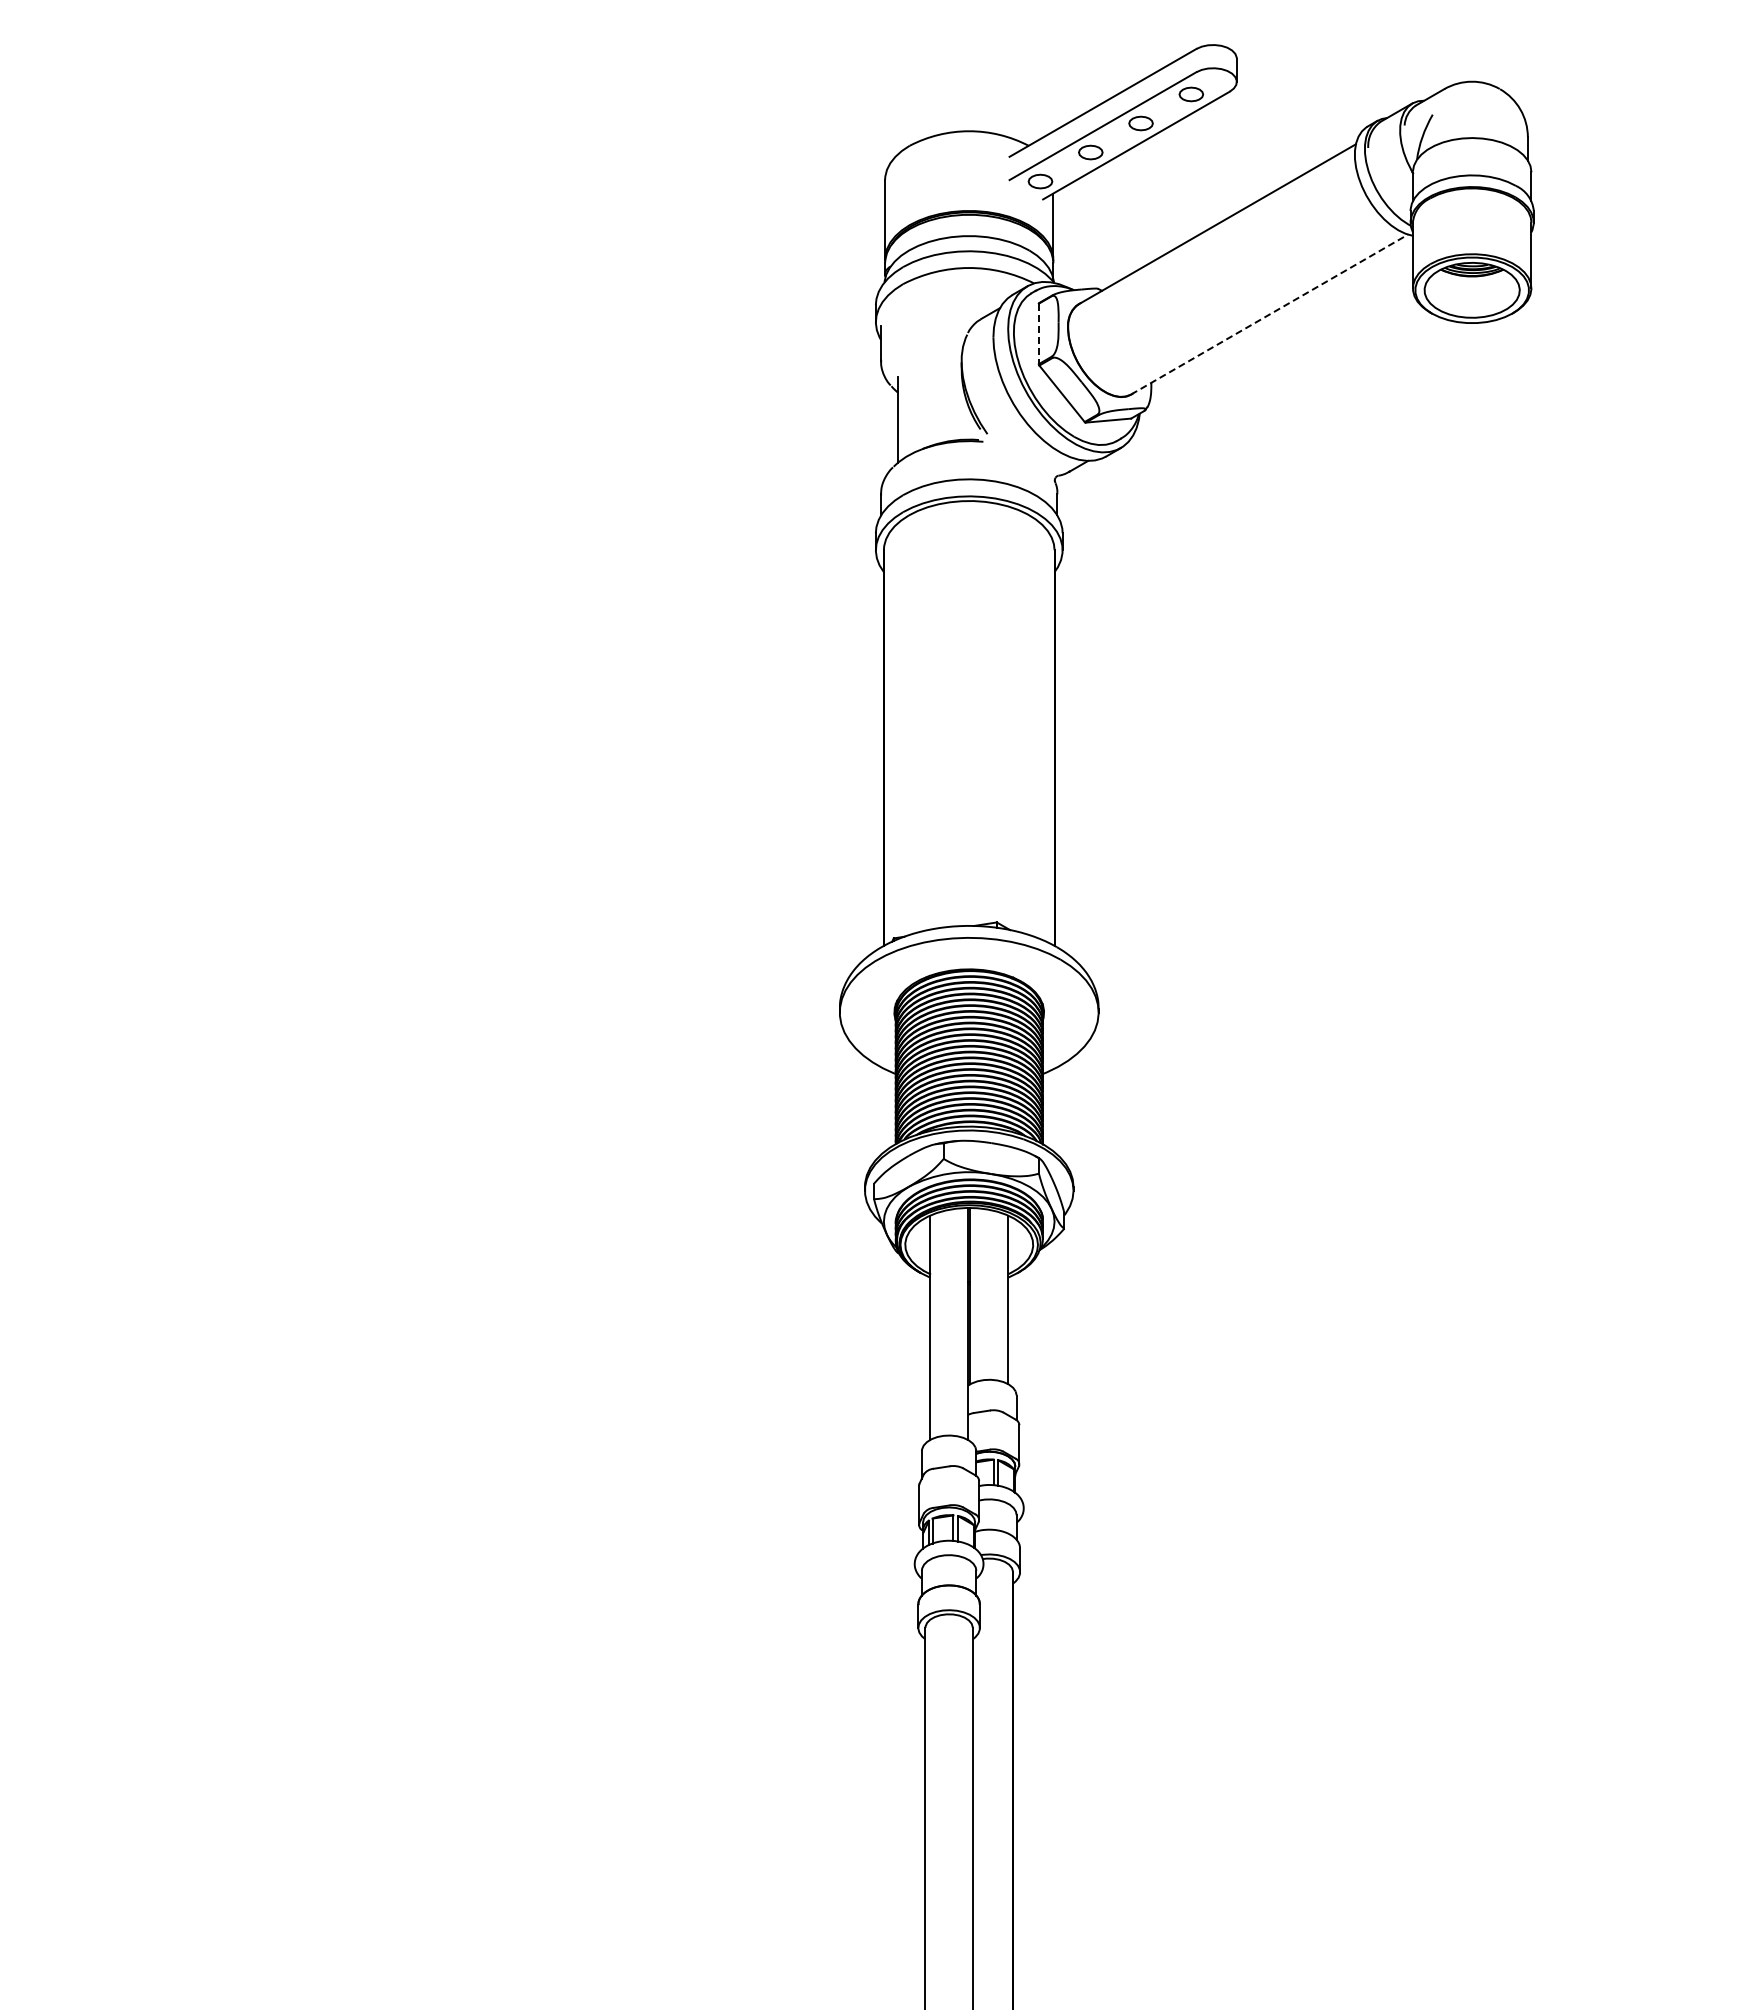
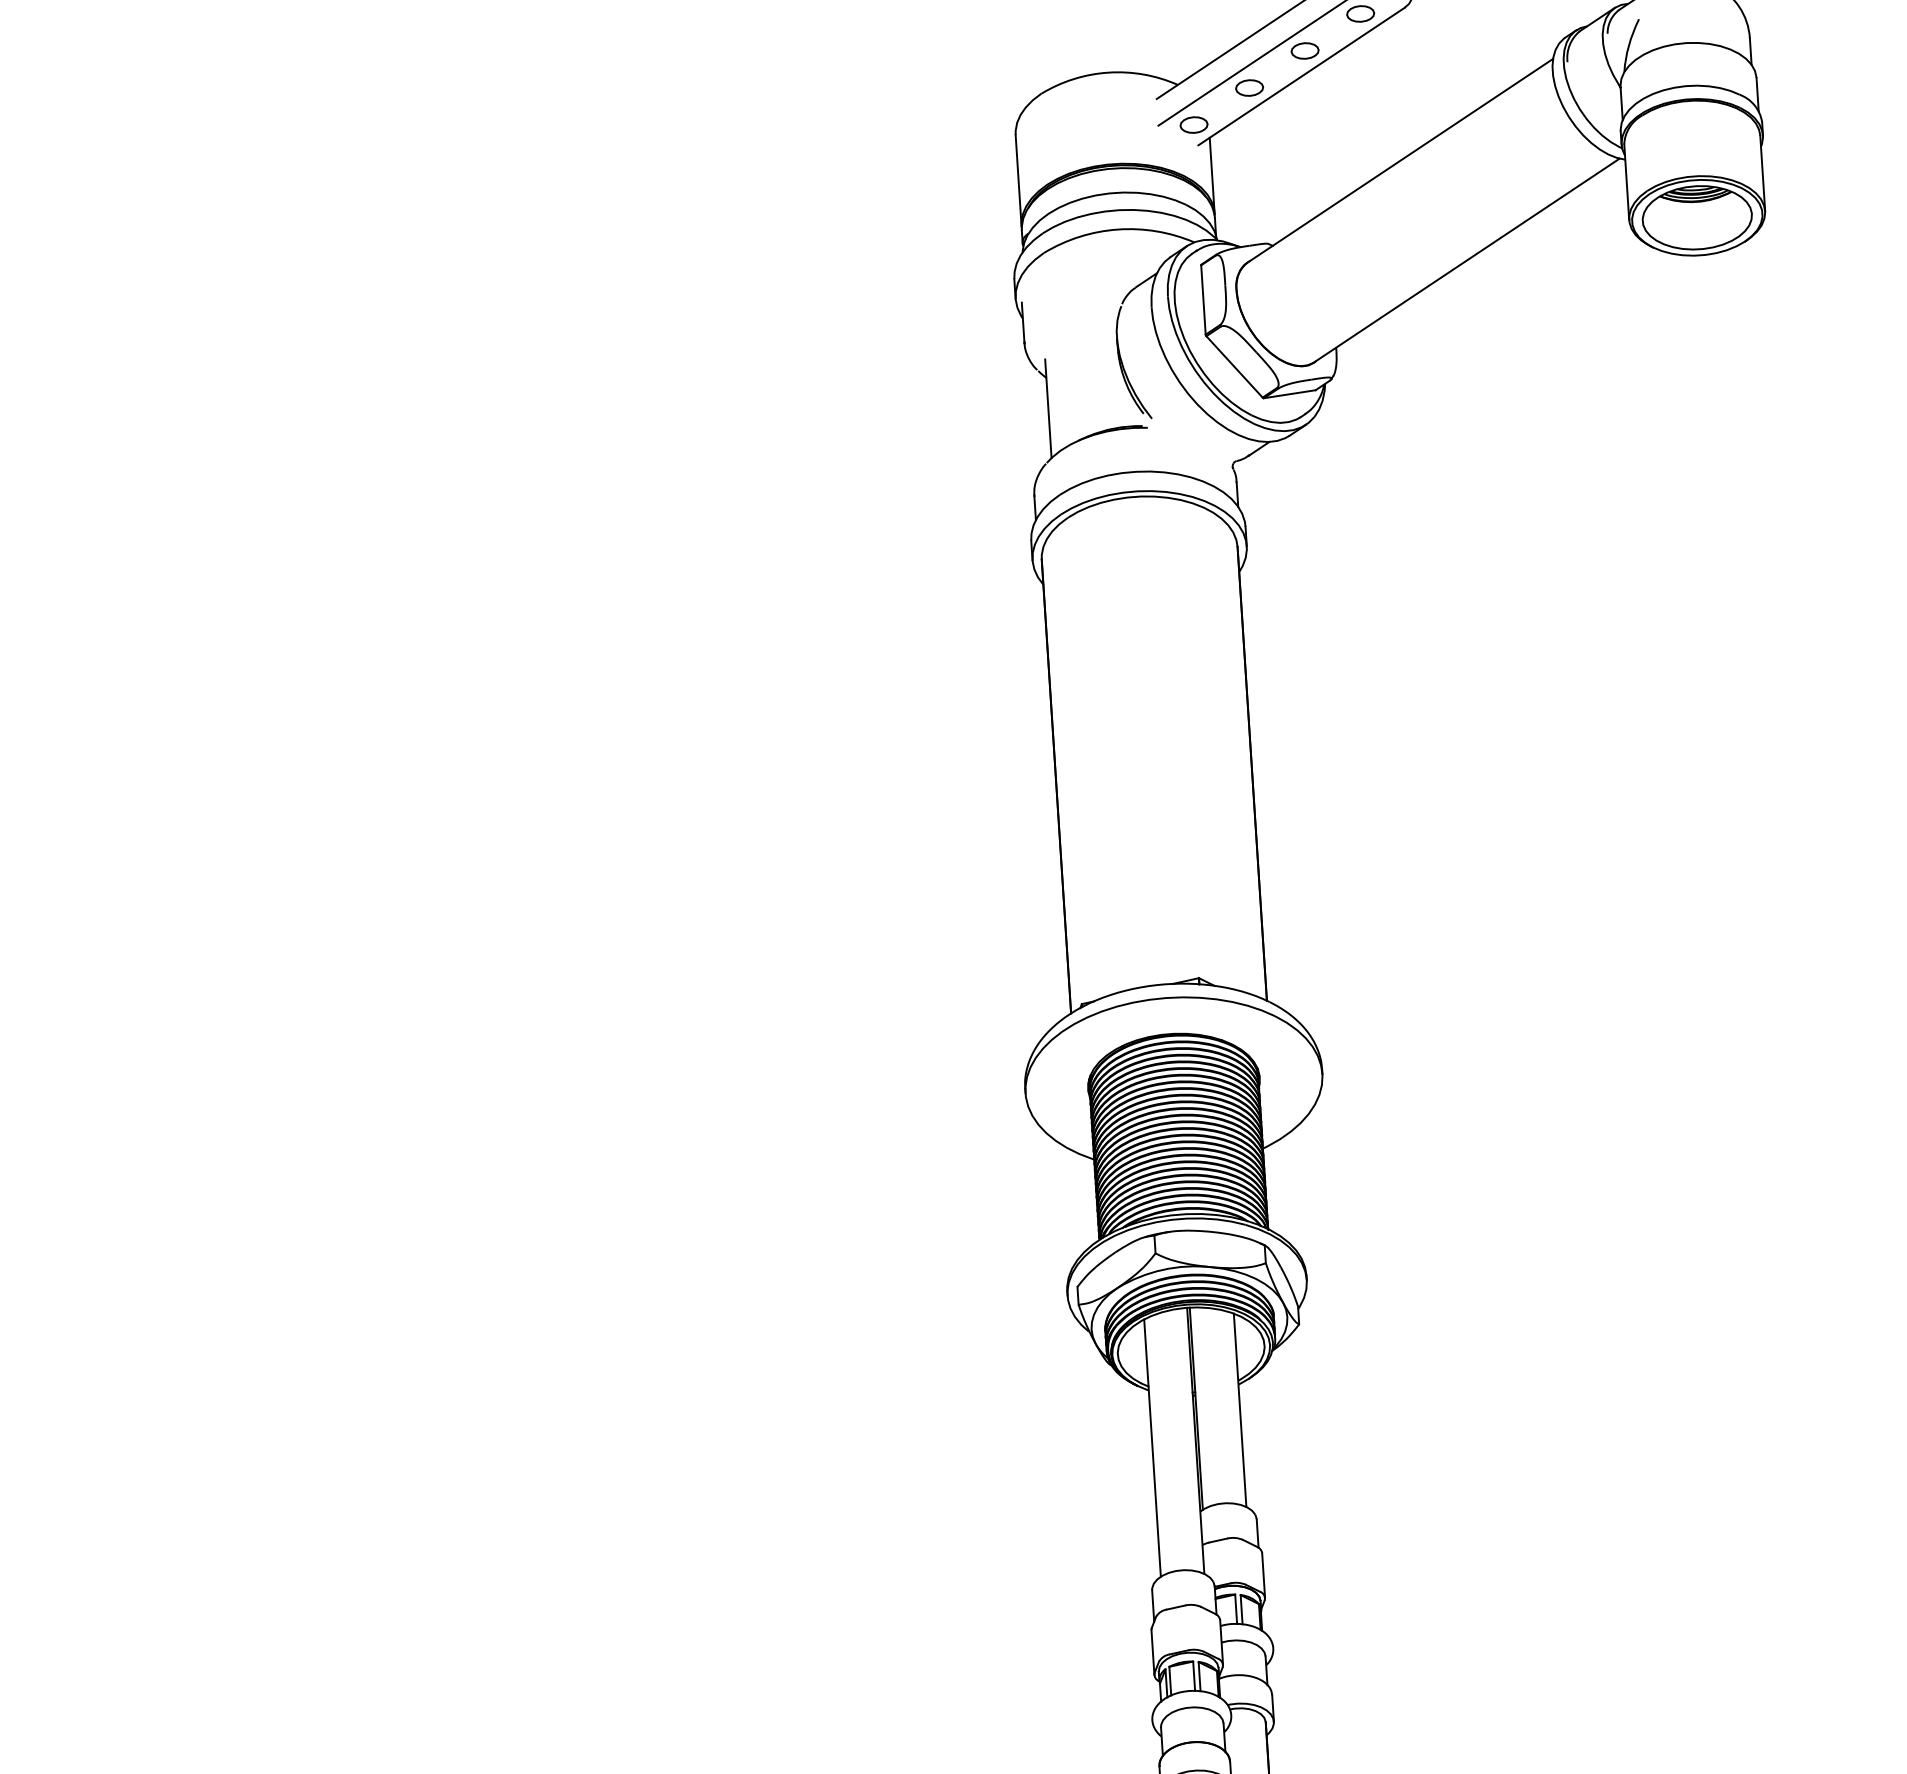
line: (1269, 314) -> (1466, 260), dashed -> solid
line: (1038, 334) -> (1203, 300), dashed -> solid

